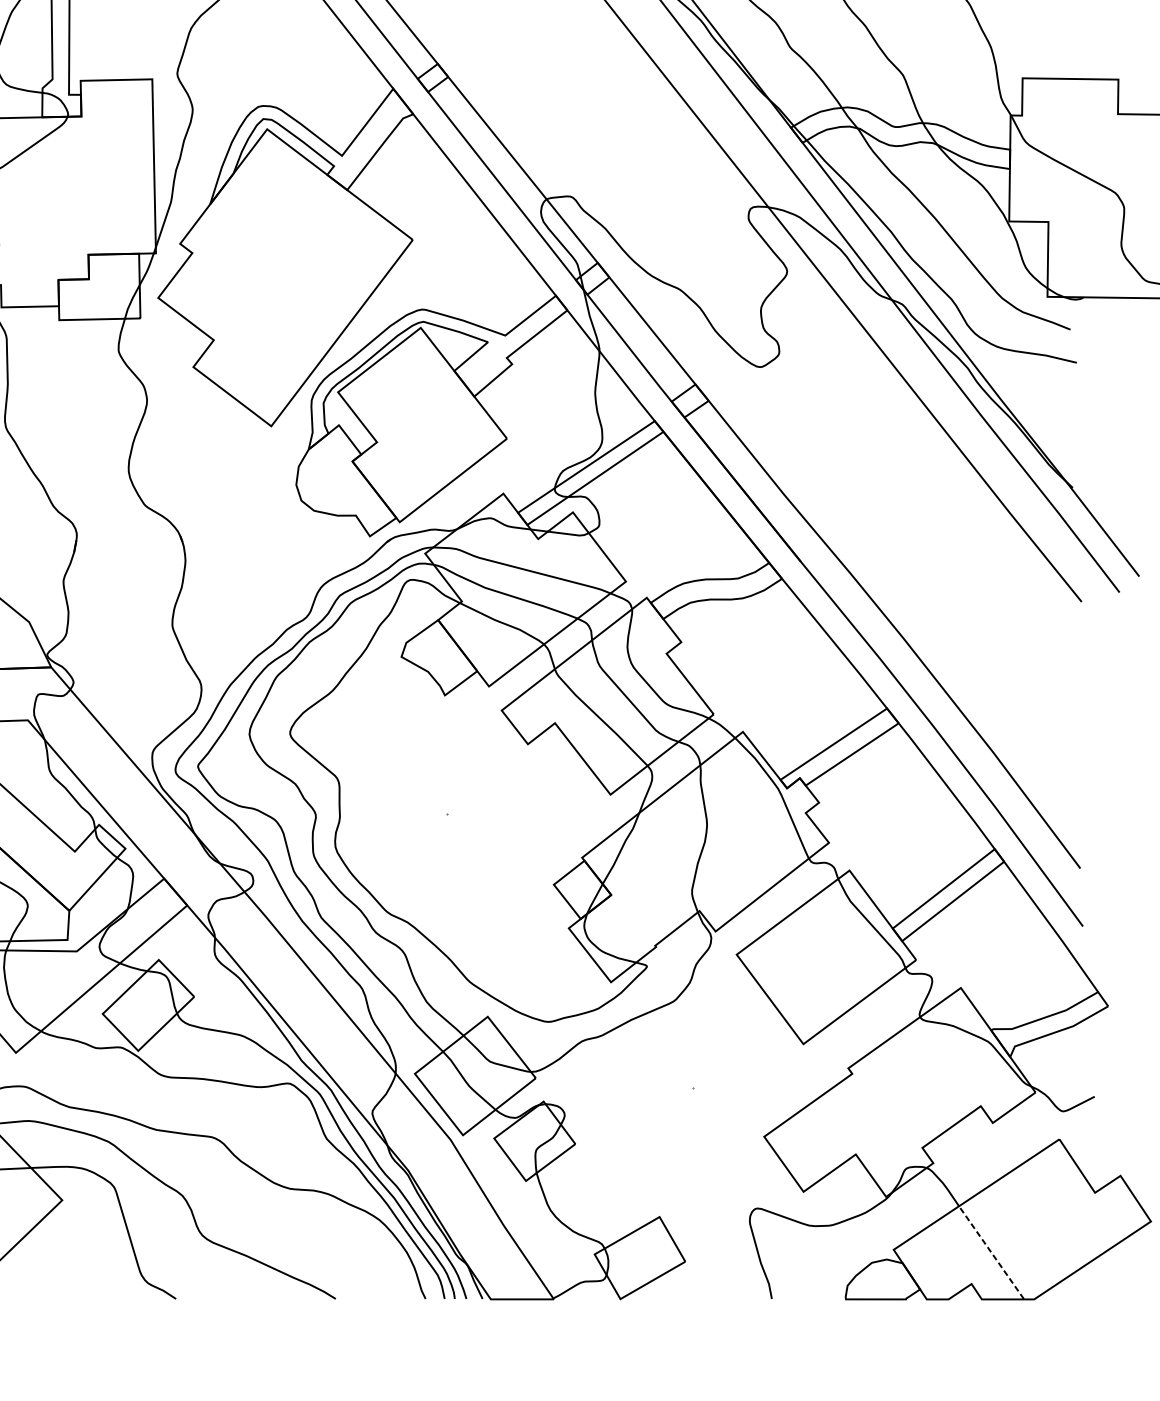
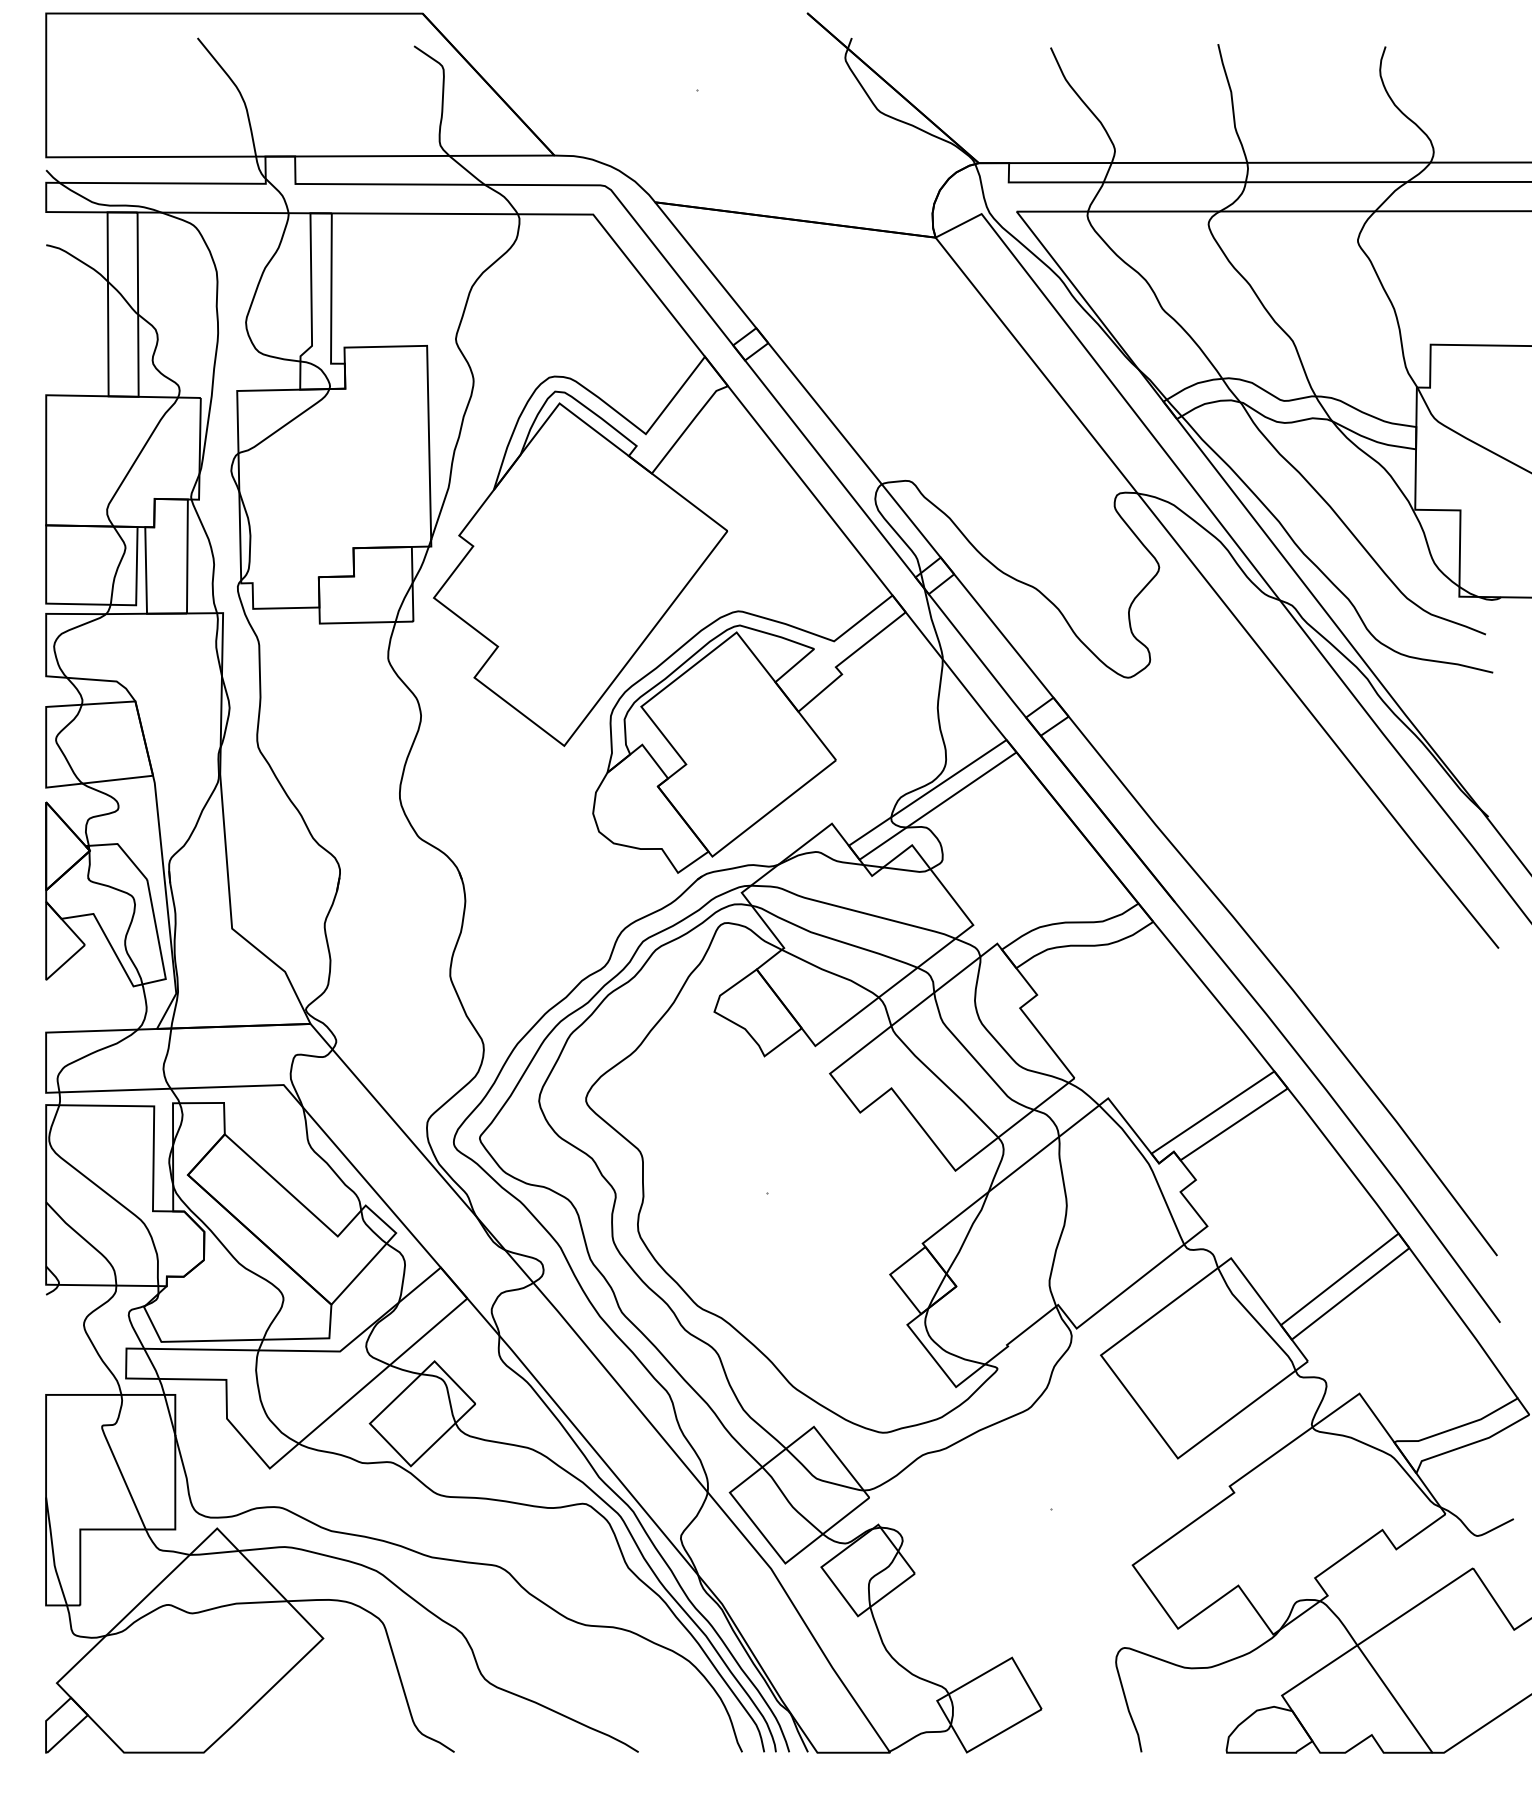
line: (991, 1252) -> (1394, 1698), dashed -> solid

